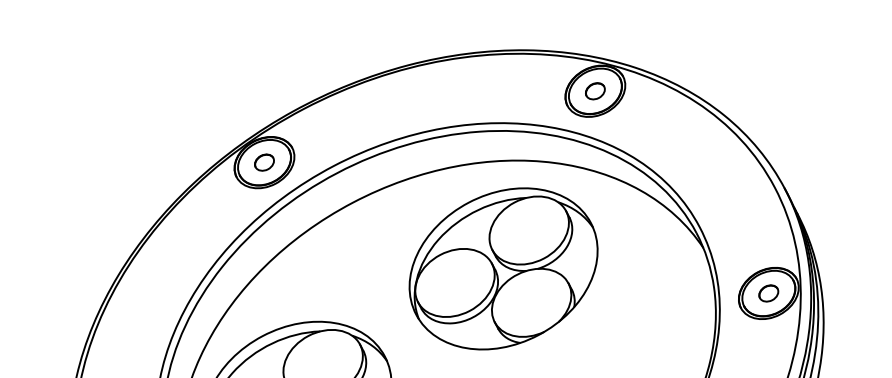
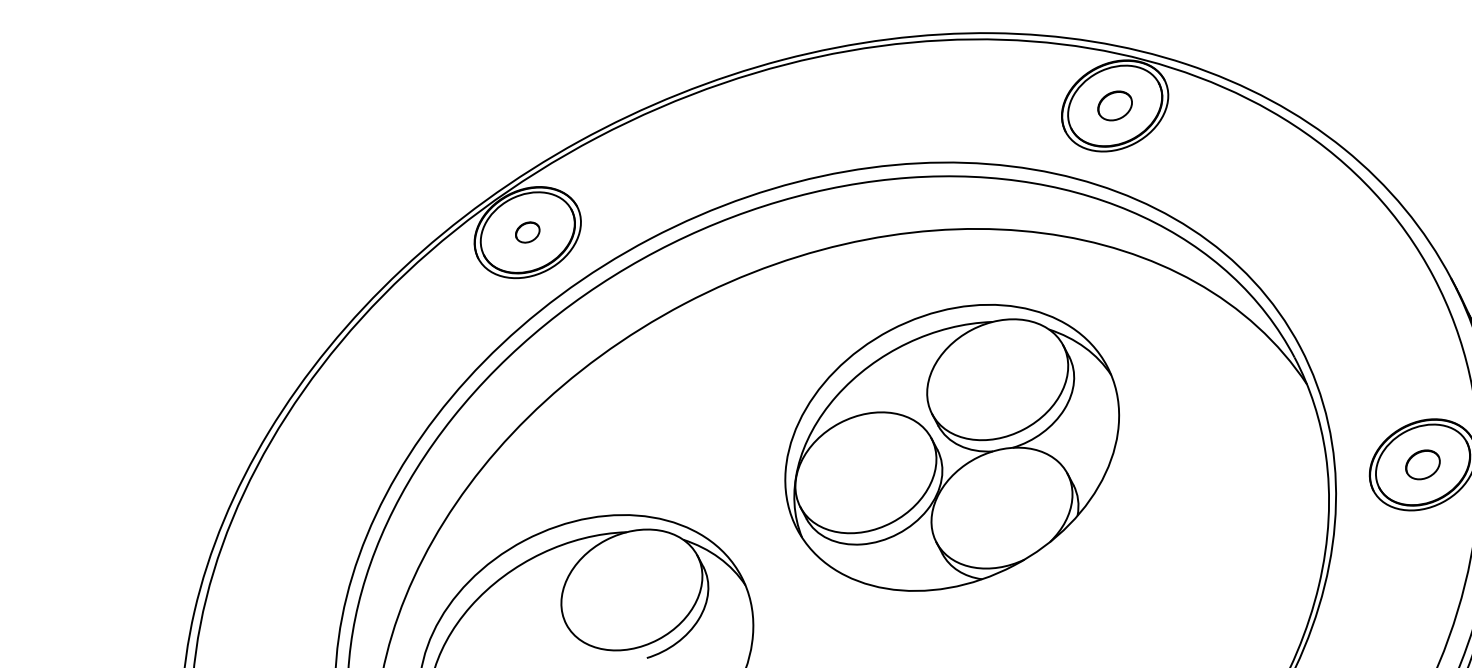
part: (264, 162) -> (527, 232), size x0.7
part: (503, 268) -> (952, 447), moved

